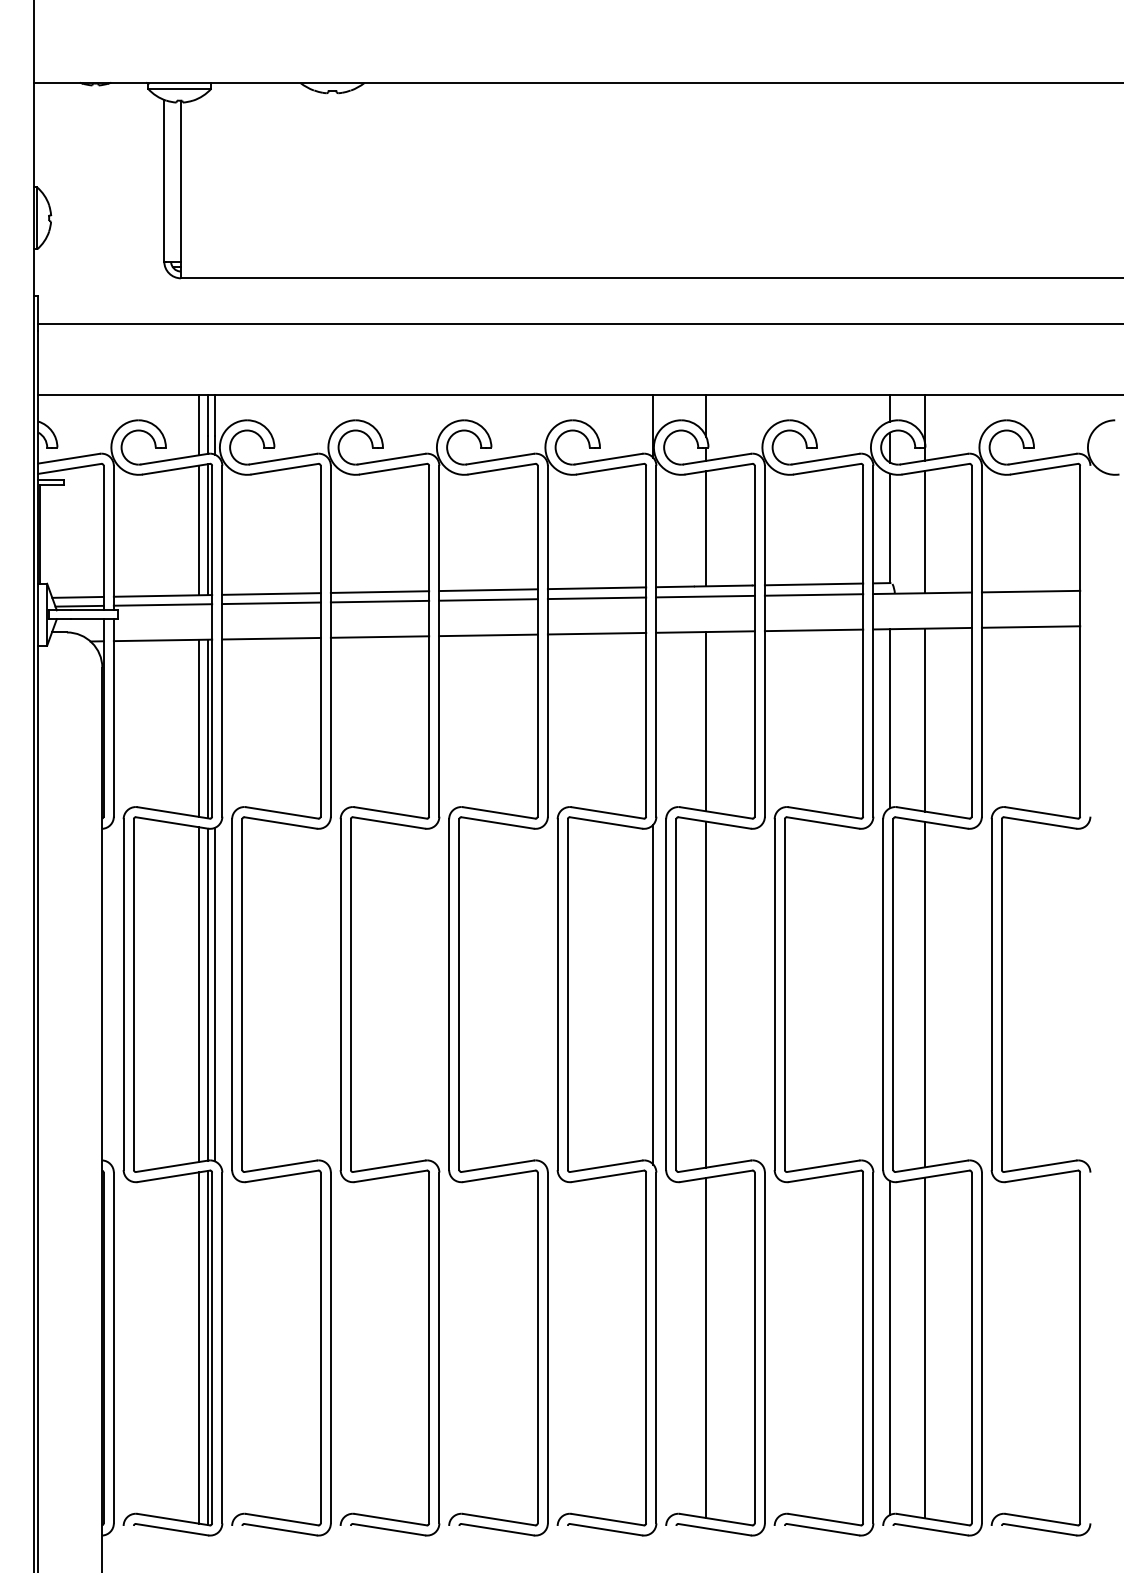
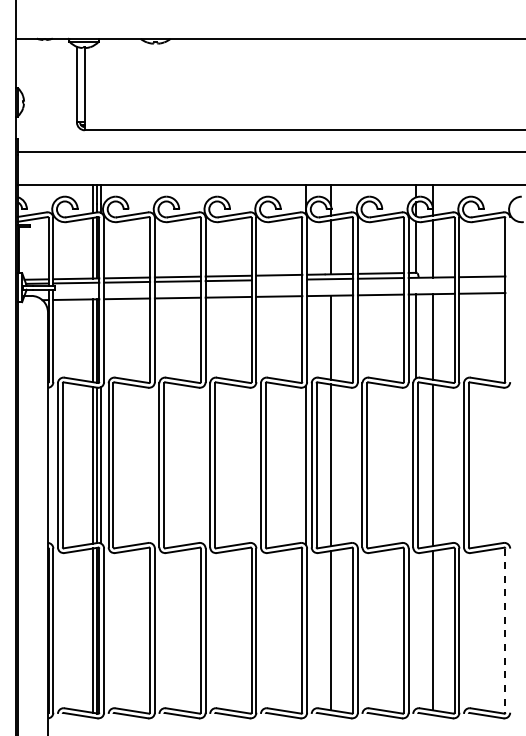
line: (597, 597) -> (279, 279), removed
line: (890, 1347) -> (416, 630), removed
line: (1080, 1349) -> (505, 631), solid -> dashed

